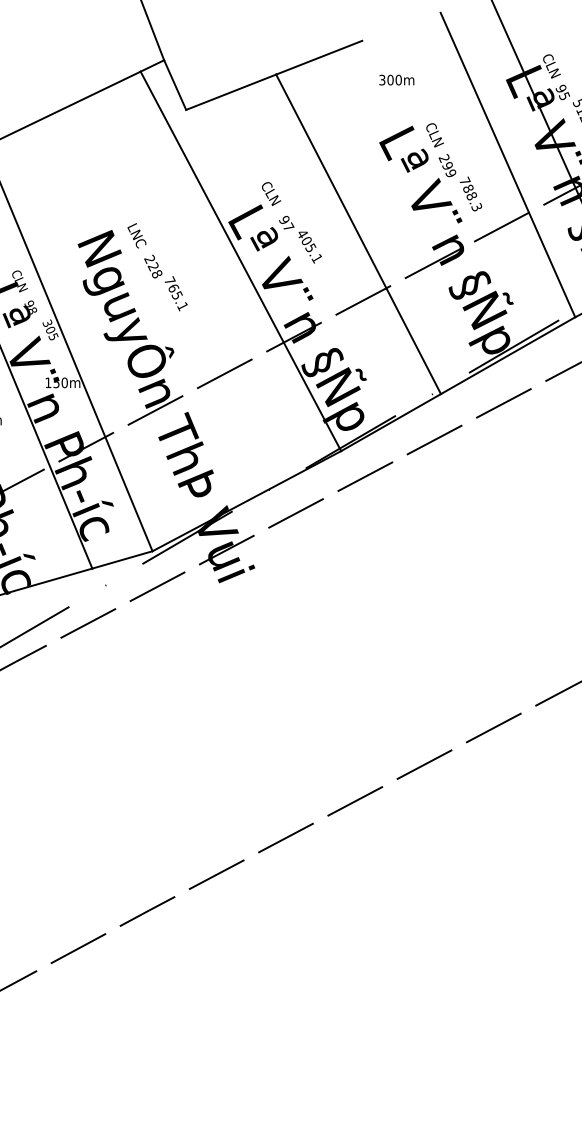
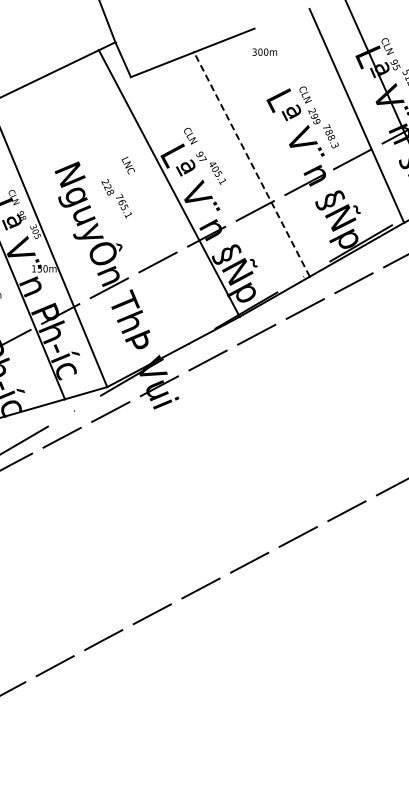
text: (396, 79) -> (264, 51), moved
line: (357, 234) -> (251, 164), solid -> dashed
text: (135, 235) -> (127, 165), moved

